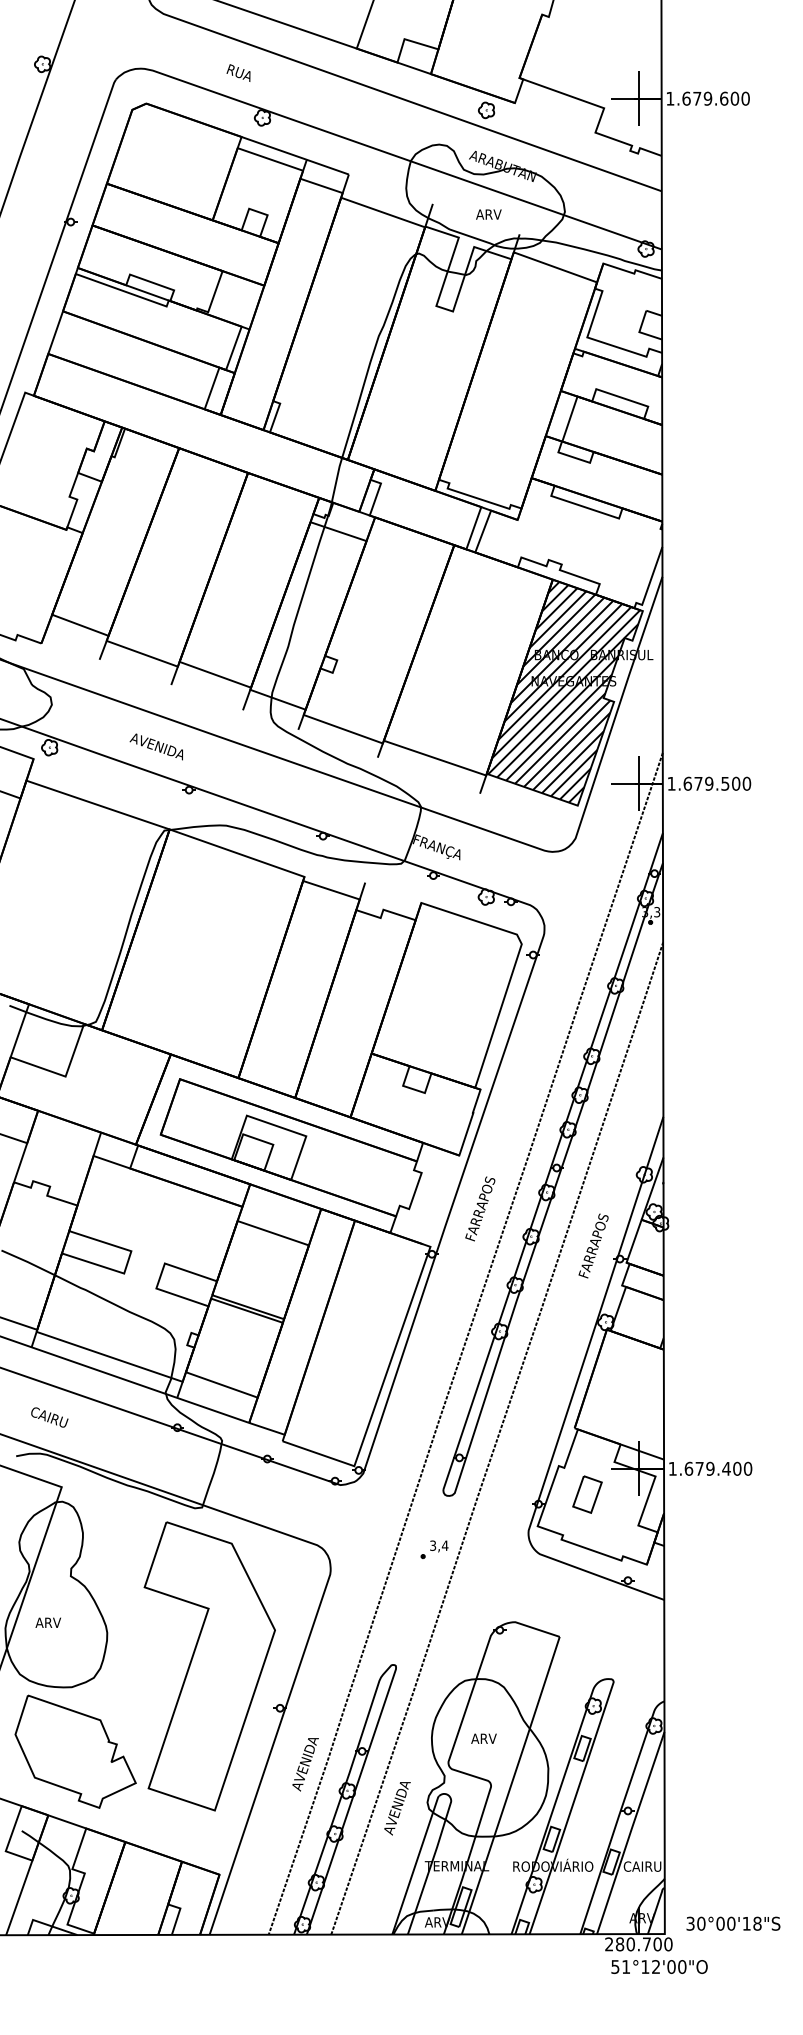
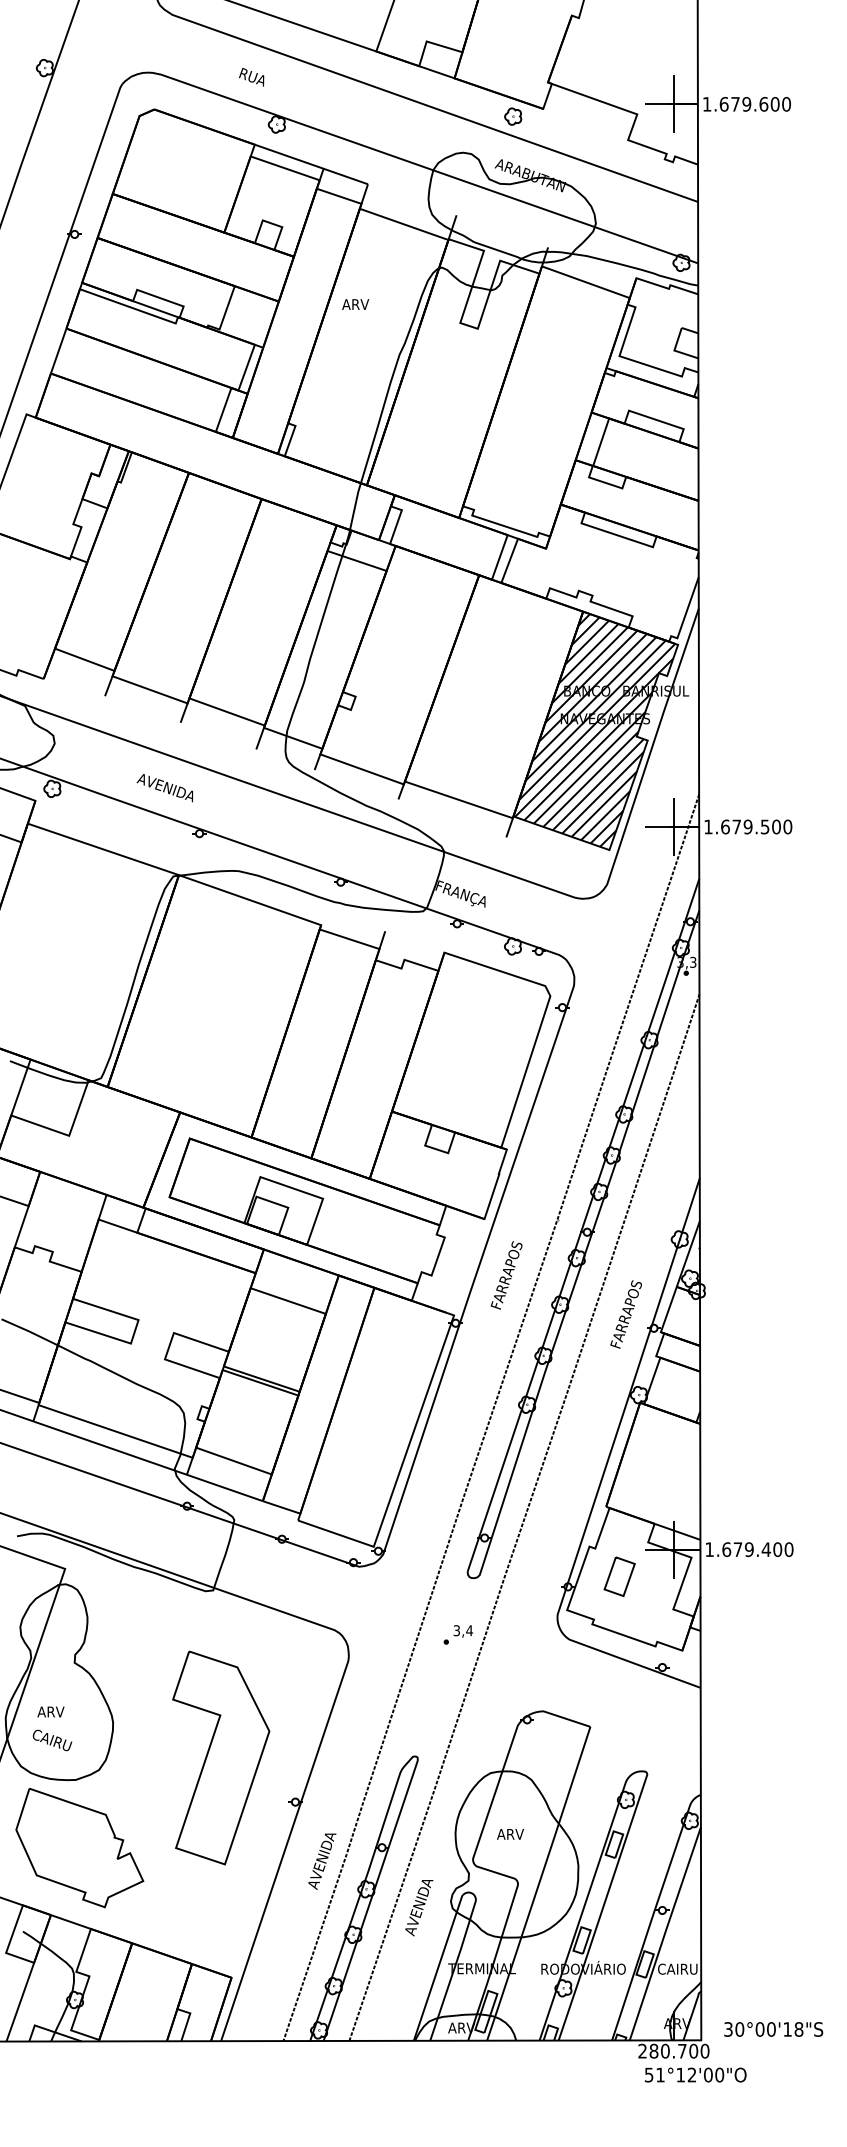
text: (488, 214) -> (355, 304), moved
text: (49, 1417) -> (52, 1740), moved
part: (209, 1665) -> (220, 1757), size x0.7

